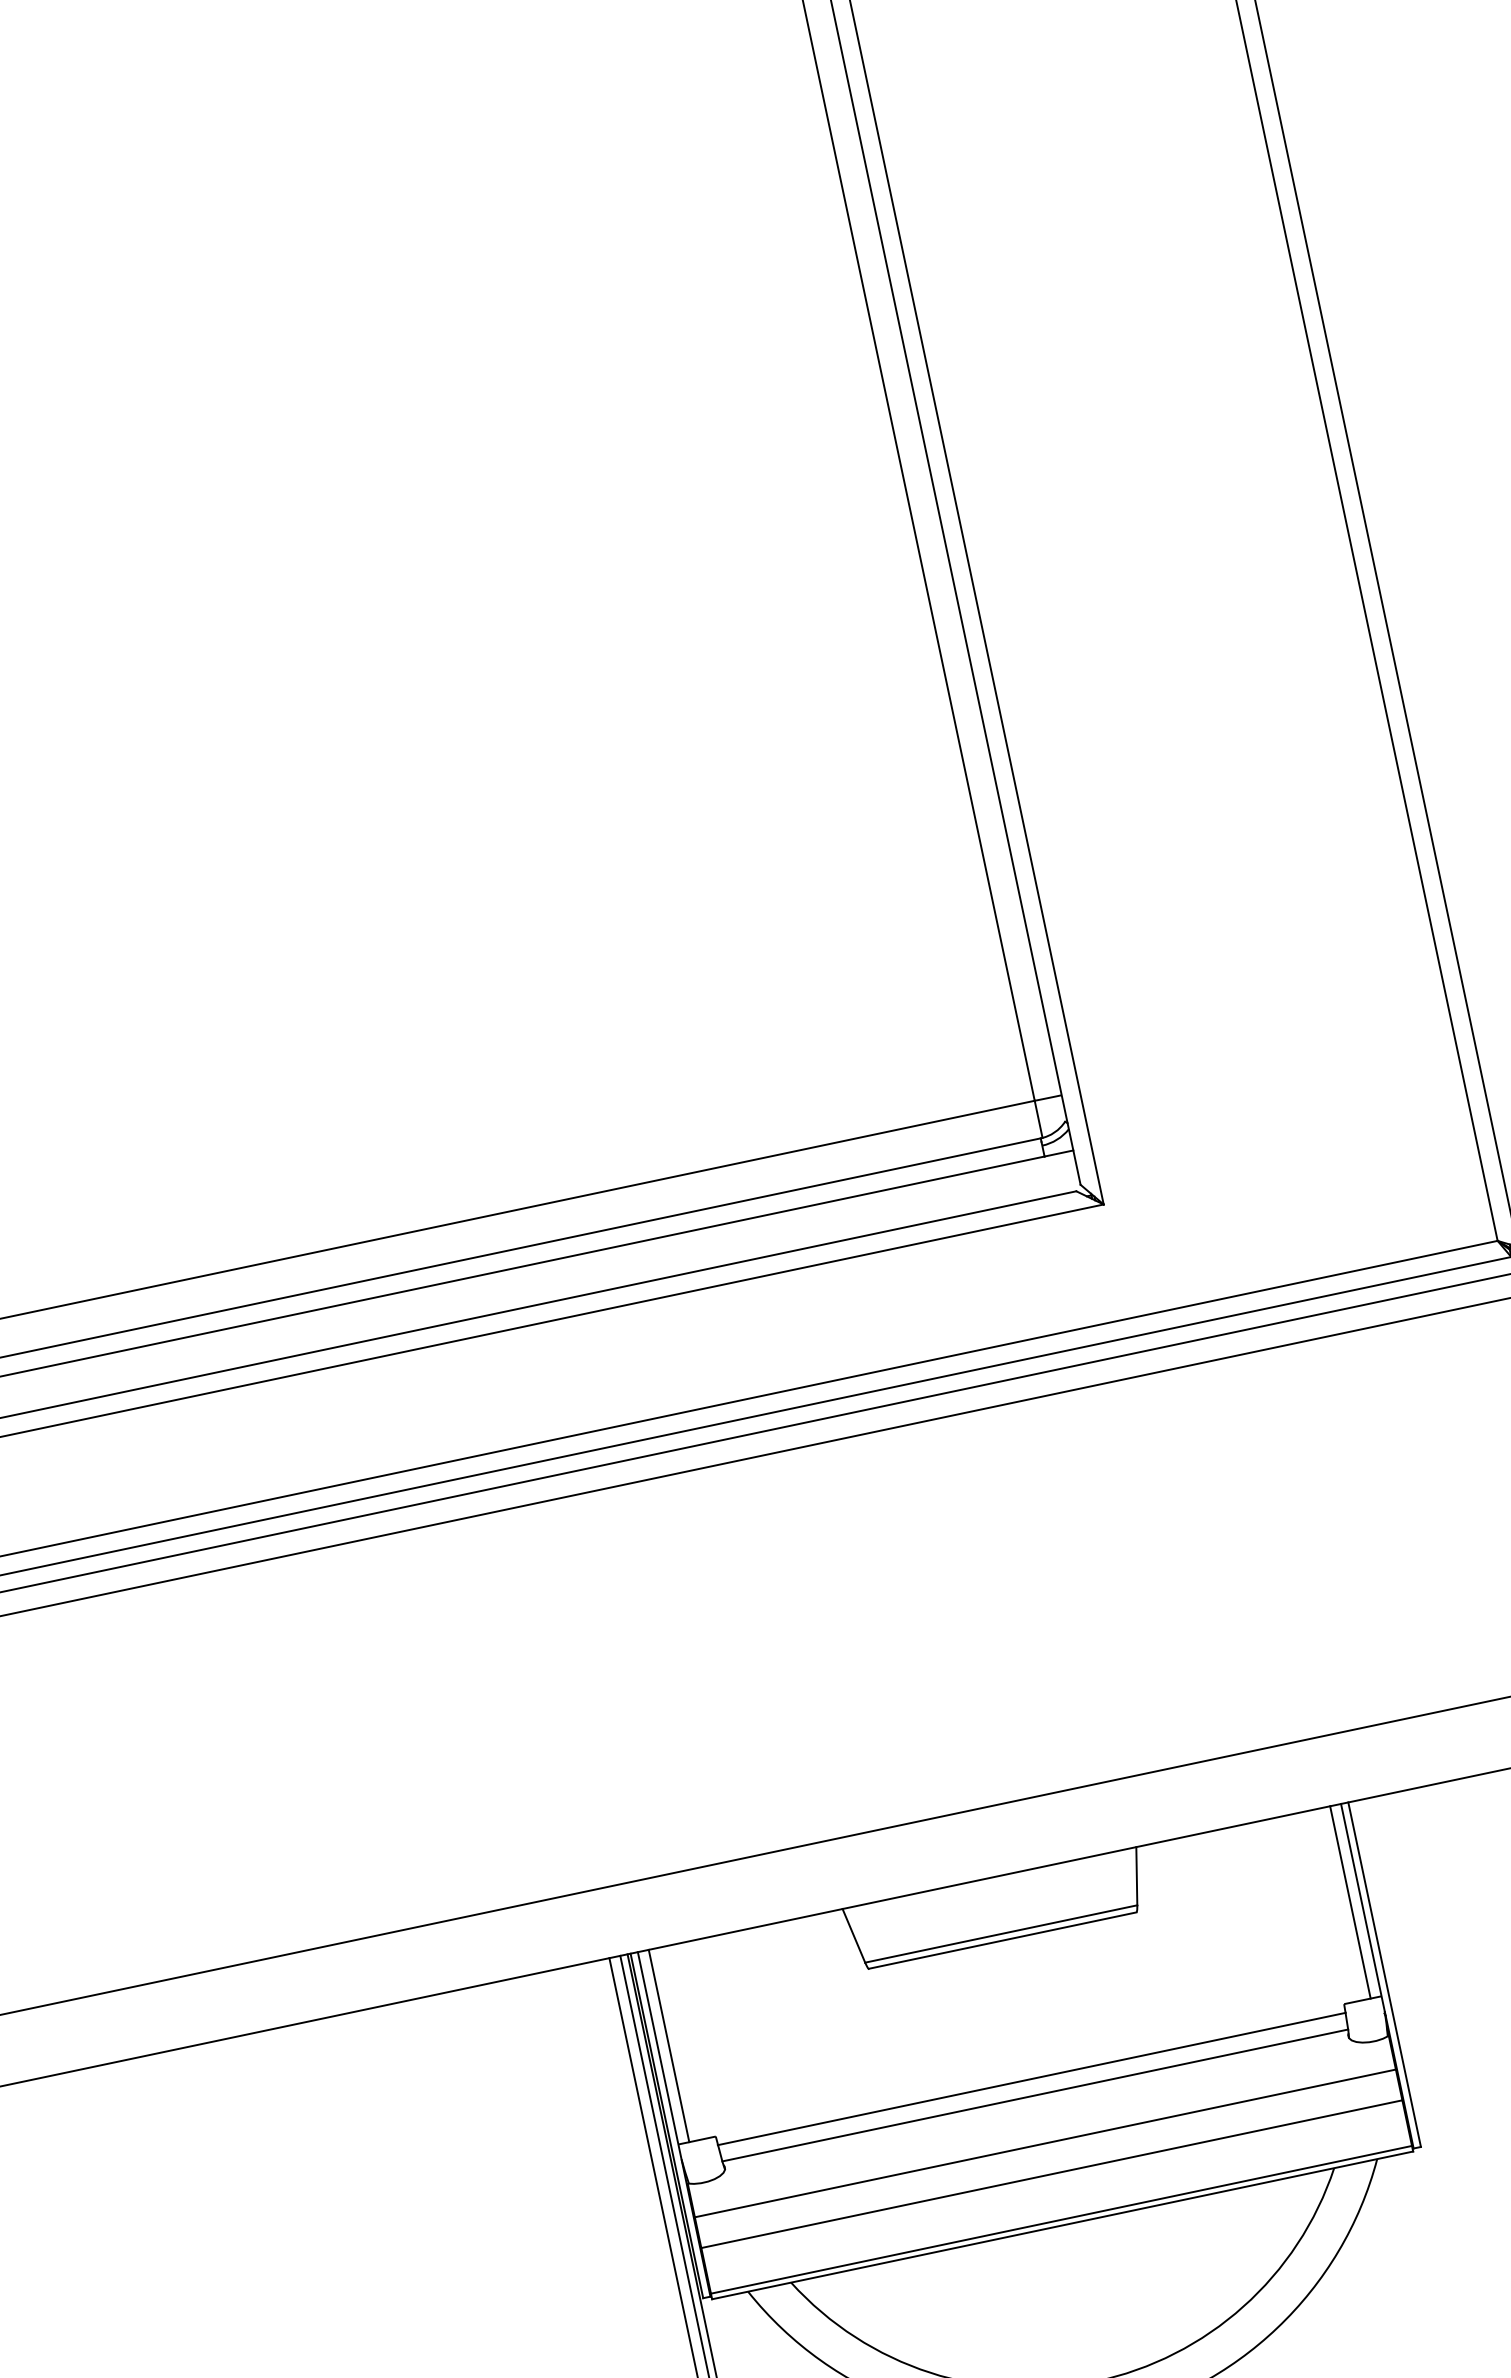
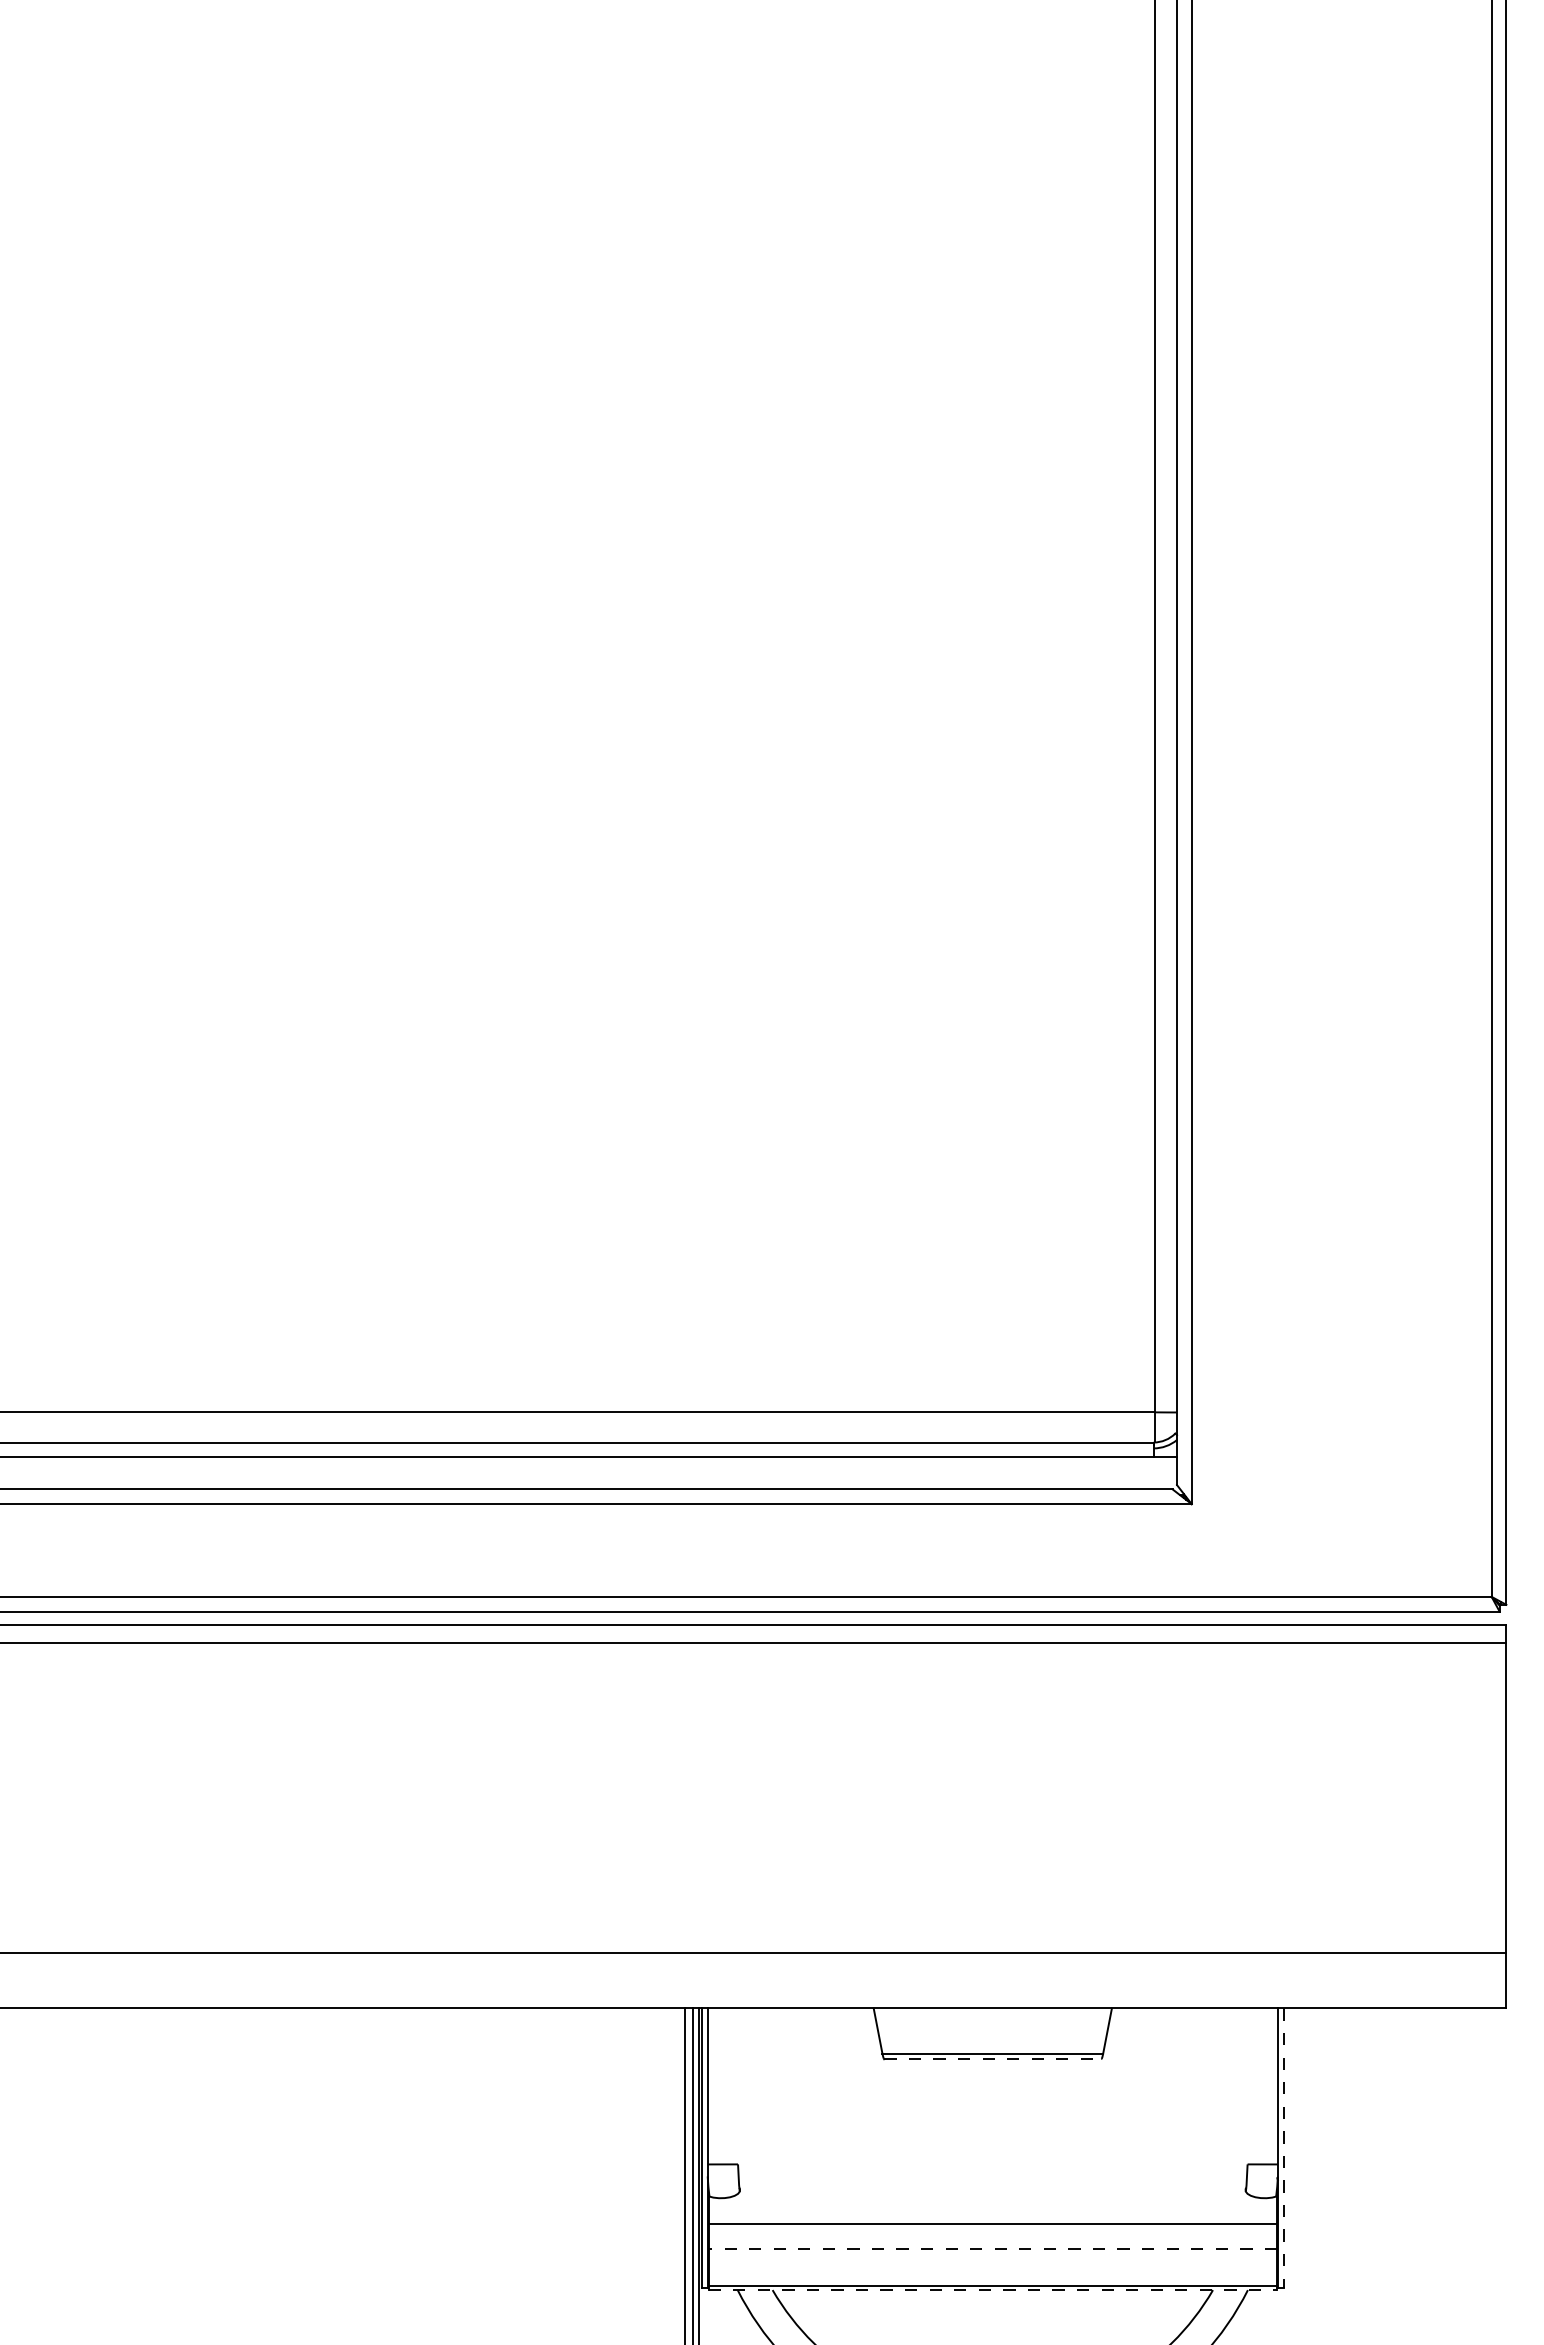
line: (1350, 1902) -> (1269, 2086), removed
line: (1002, 1941) -> (992, 2059), solid -> dashed
line: (1384, 1975) -> (1283, 2148), solid -> dashed
line: (669, 2046) -> (716, 2086), removed
line: (1031, 2079) -> (992, 2171), removed
line: (1034, 2095) -> (992, 2184), removed
line: (1051, 2174) -> (992, 2248), solid -> dashed
line: (1063, 2225) -> (993, 2290), solid -> dashed

